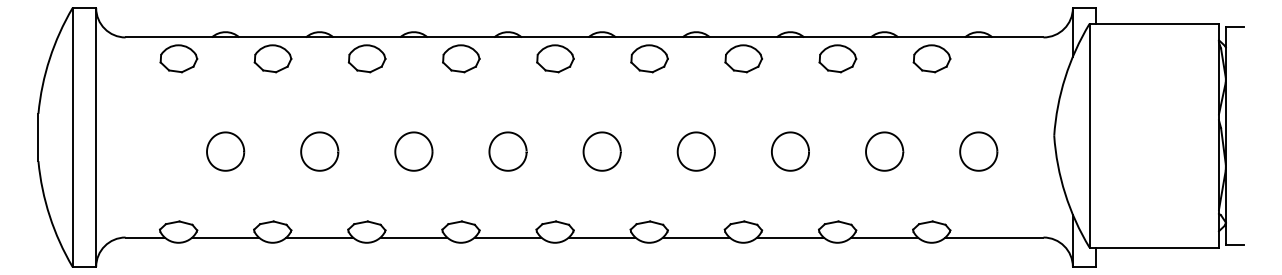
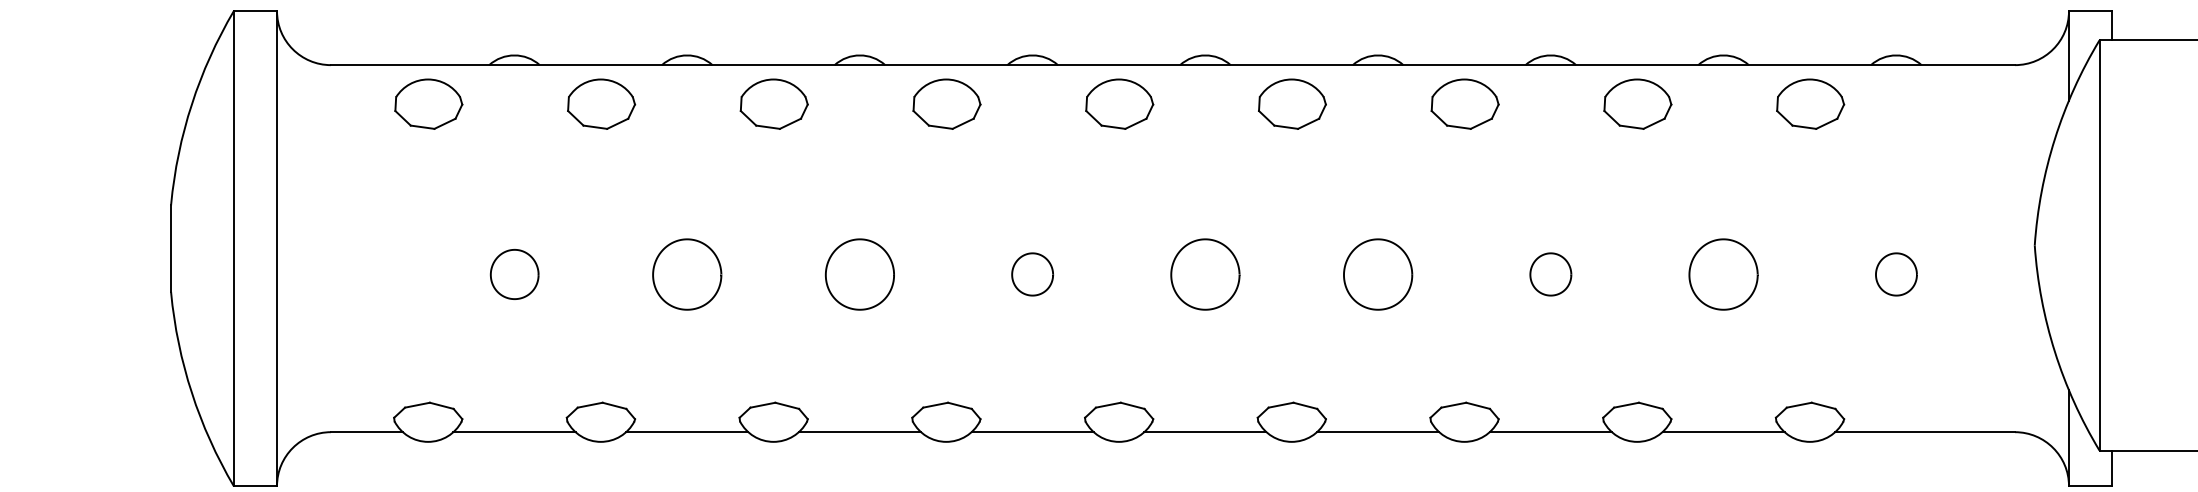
part: (225, 151) -> (514, 274), size x0.7
part: (507, 151) -> (1031, 274), size x0.6
part: (790, 151) -> (1550, 274), size x0.6
part: (978, 151) -> (1895, 274), size x0.6

